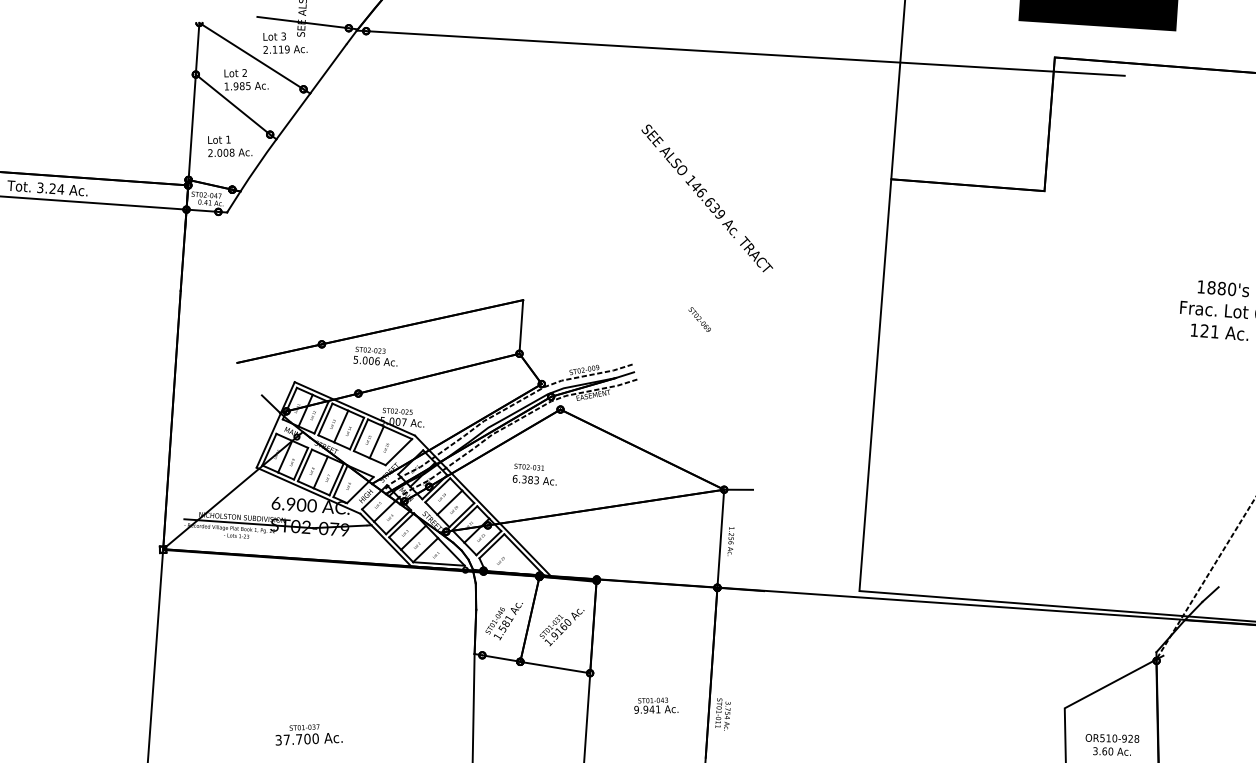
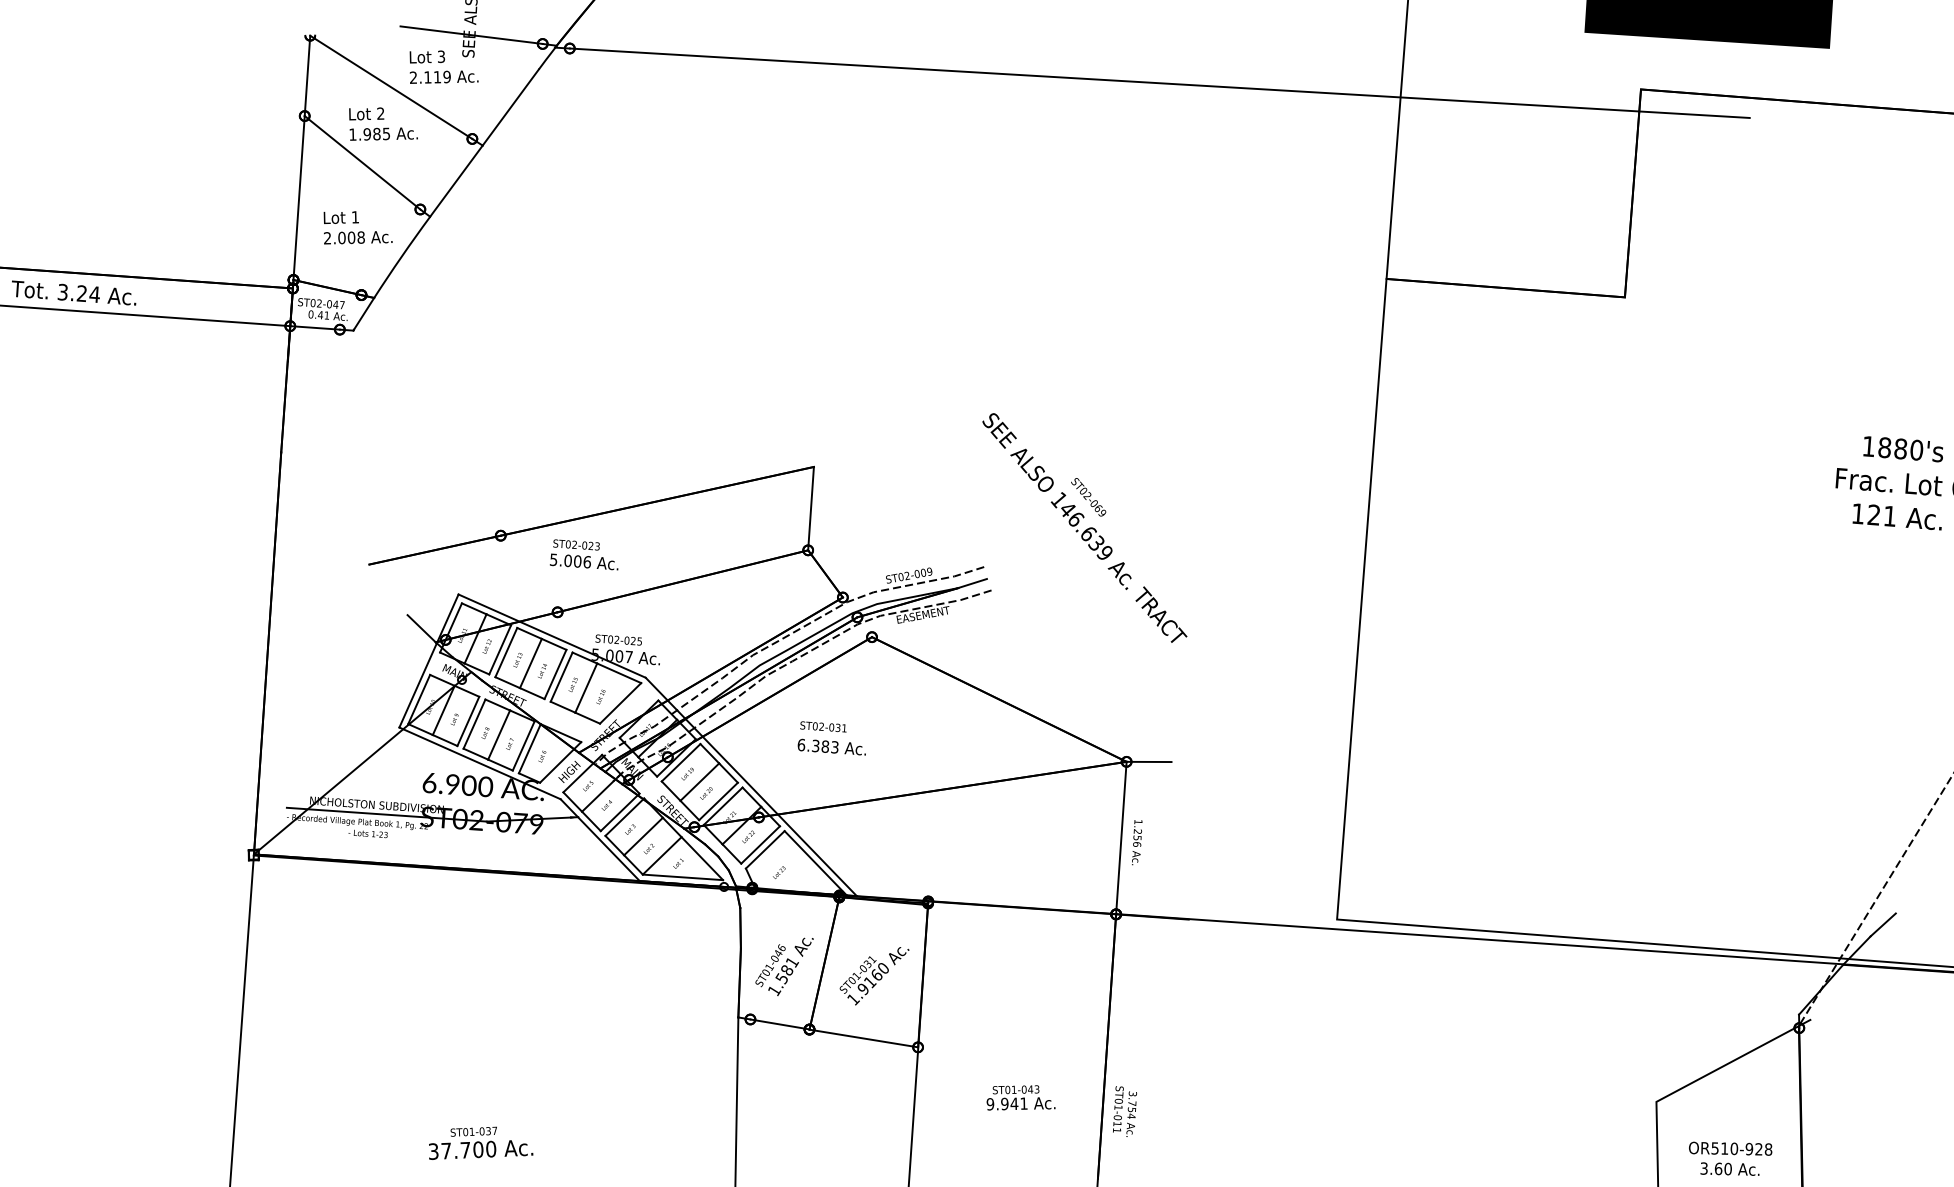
text: (707, 198) -> (1085, 528), moved

